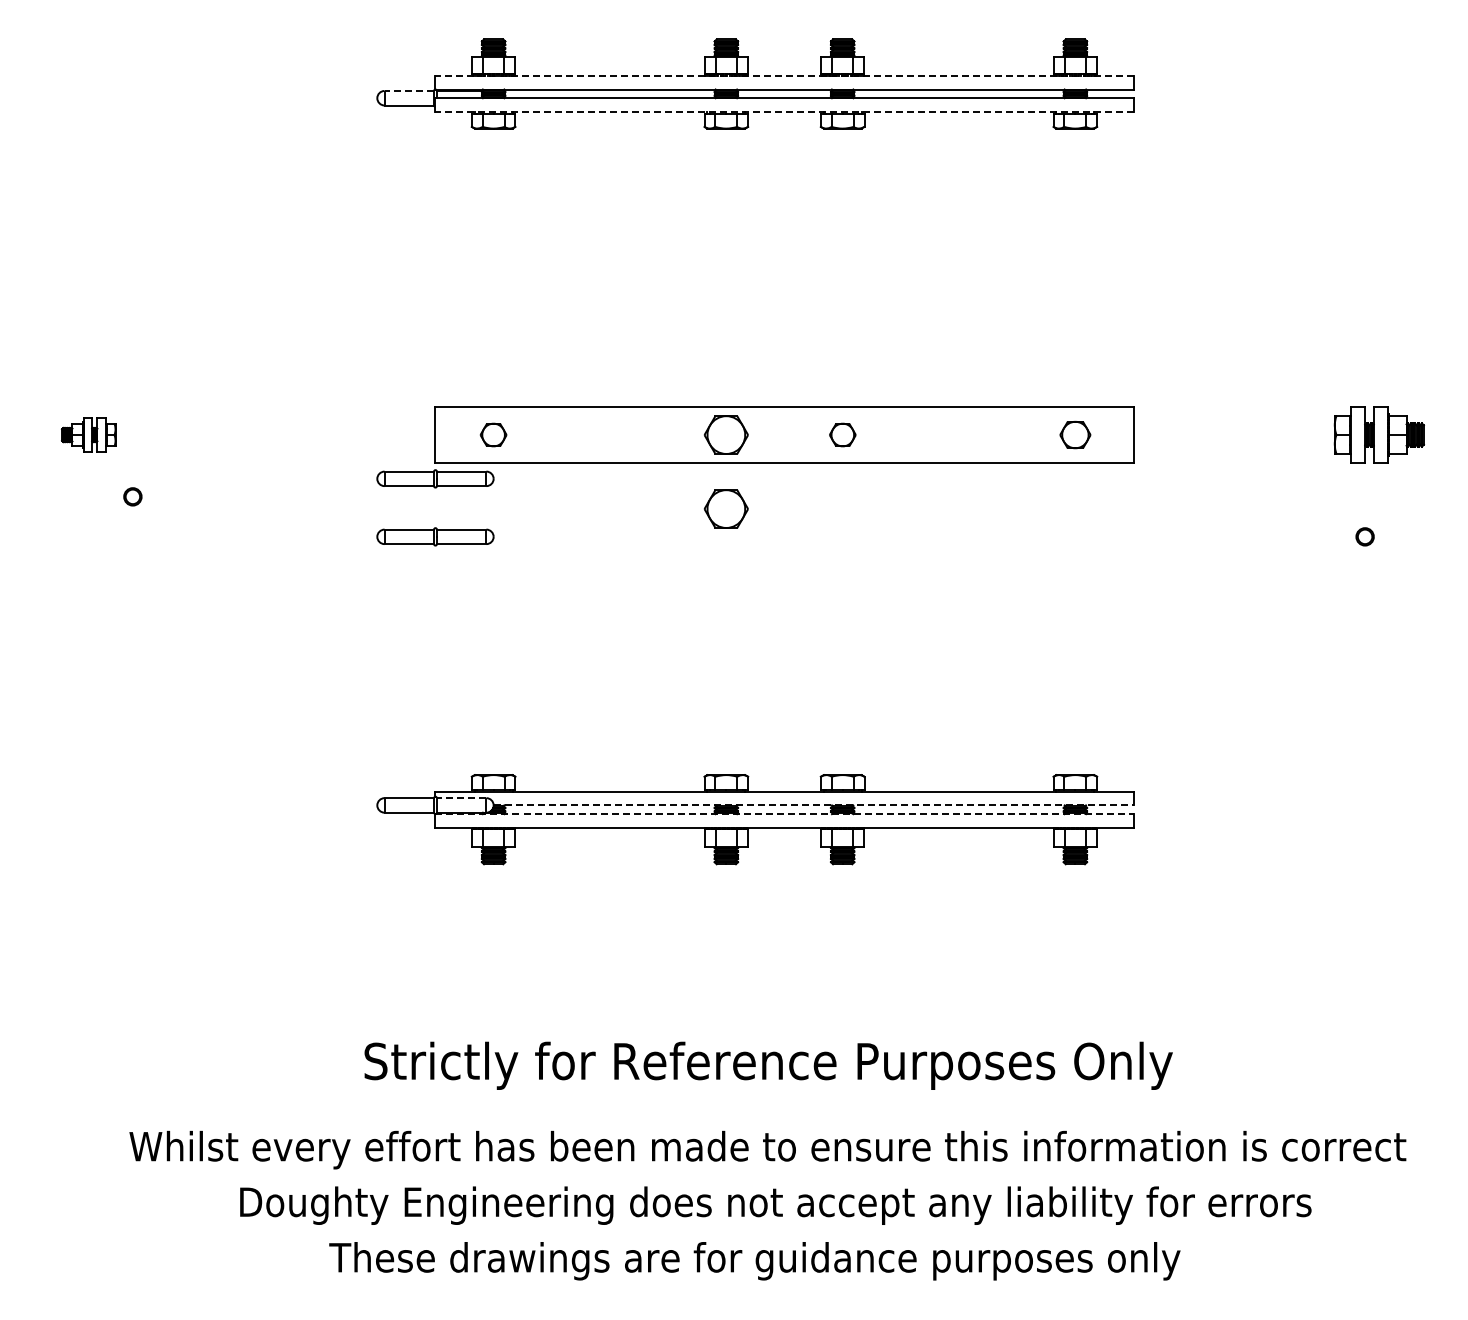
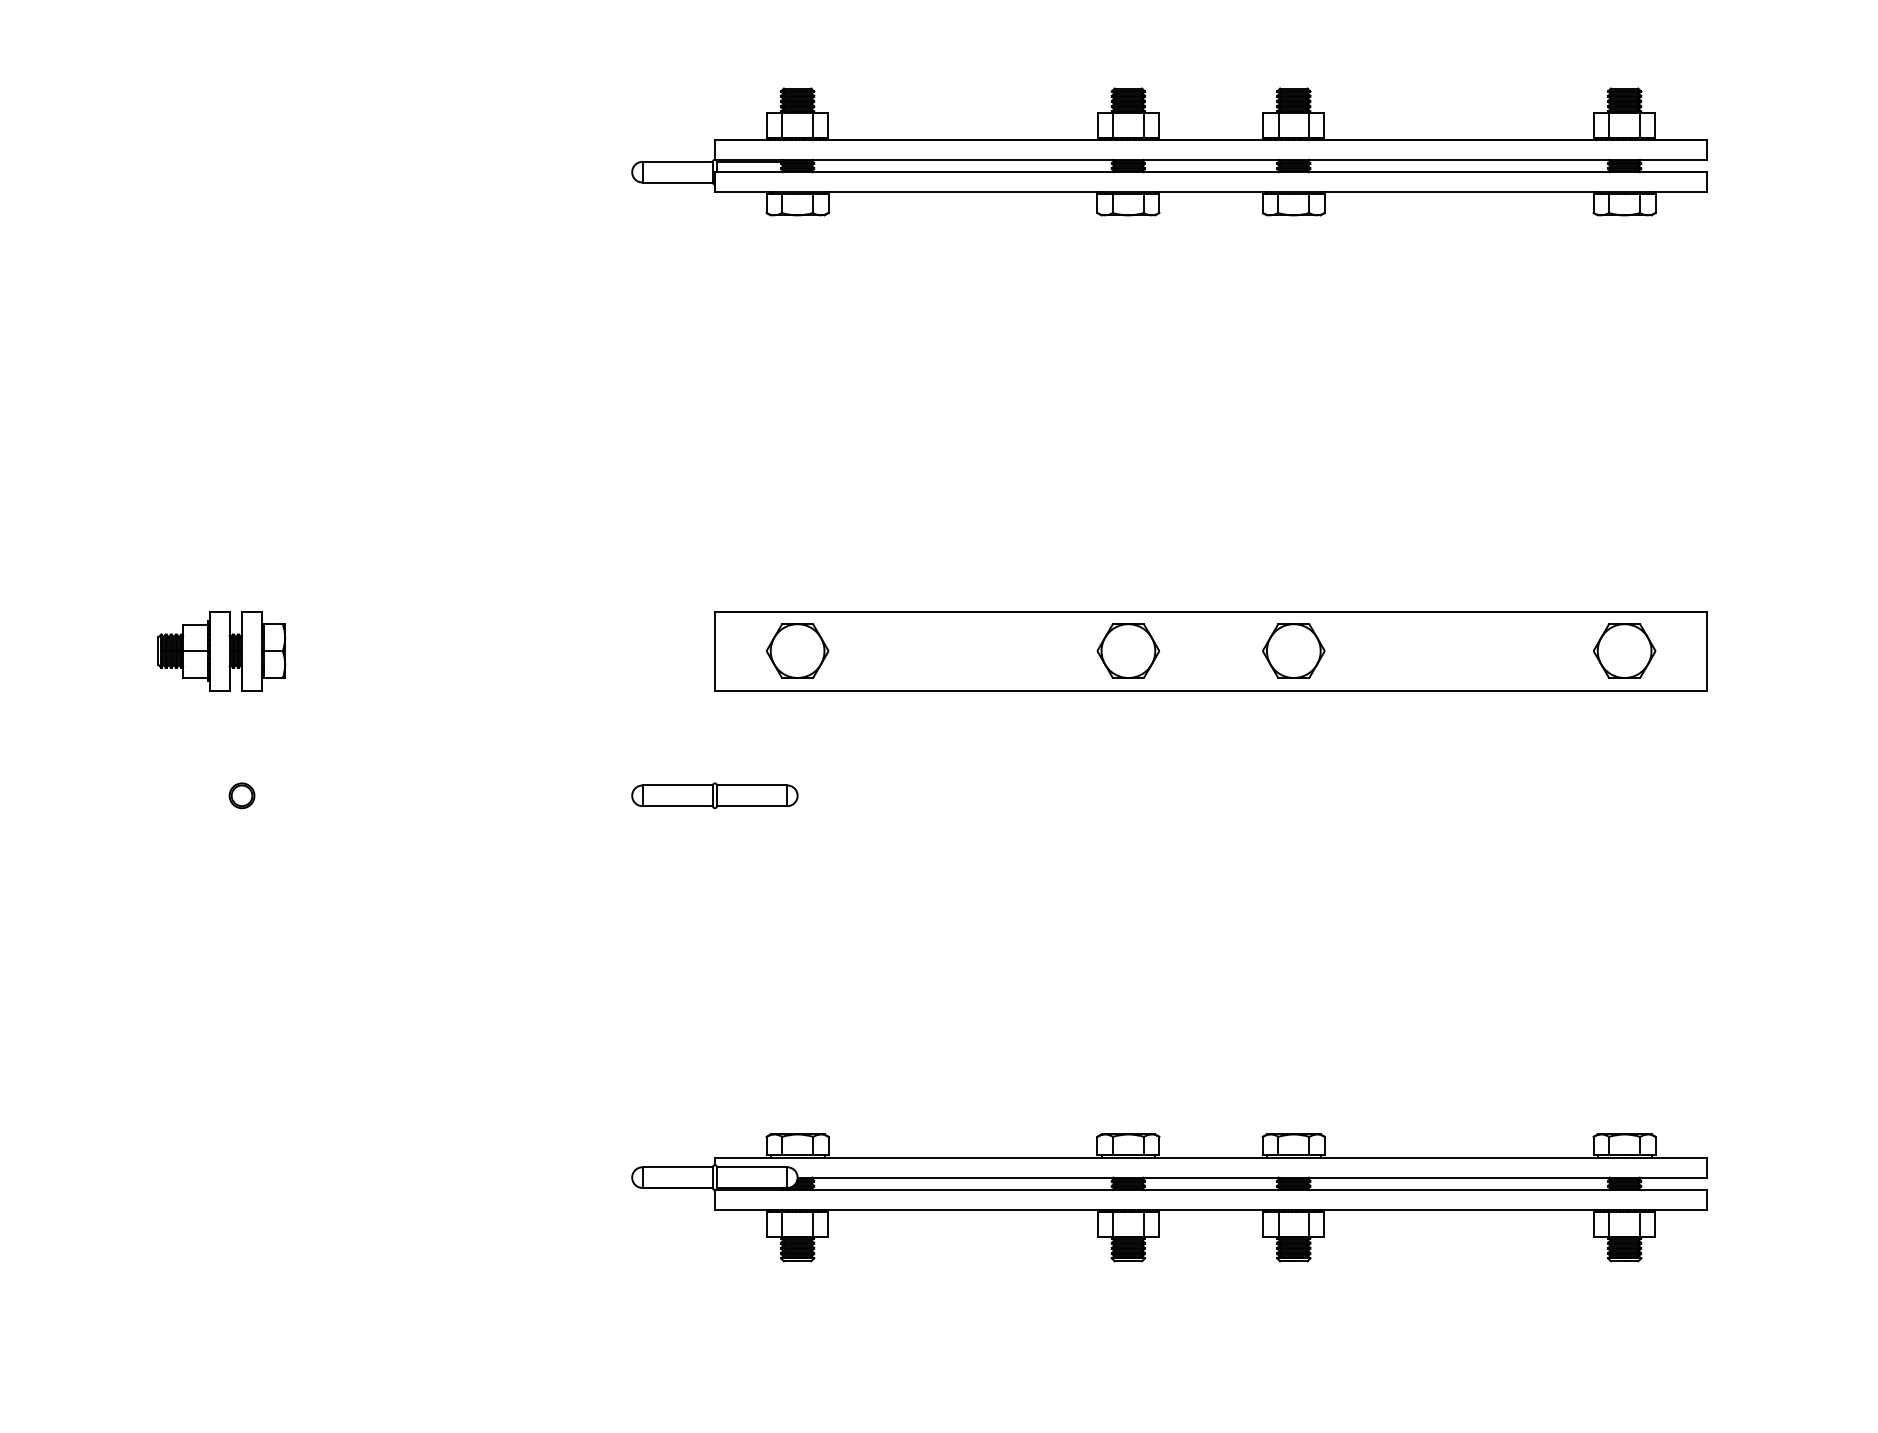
line: (784, 75) -> (1211, 139), dashed -> solid
line: (409, 90) -> (677, 161), dashed -> solid
line: (784, 112) -> (1211, 192), dashed -> solid
part: (88, 434) -> (221, 650), size x1.67
part: (493, 434) -> (797, 650), size x1.67
part: (842, 434) -> (1293, 650), size x1.67
part: (1075, 434) -> (1624, 650), size x1.43
part: (435, 478) -> (714, 712), removed
circle: (132, 496) -> (241, 795), moved
part: (726, 508) -> (1128, 755), removed
line: (461, 798) -> (751, 1167), dashed -> solid
line: (813, 805) -> (1252, 1177), dashed -> solid
line: (785, 814) -> (1212, 1190), dashed -> solid

